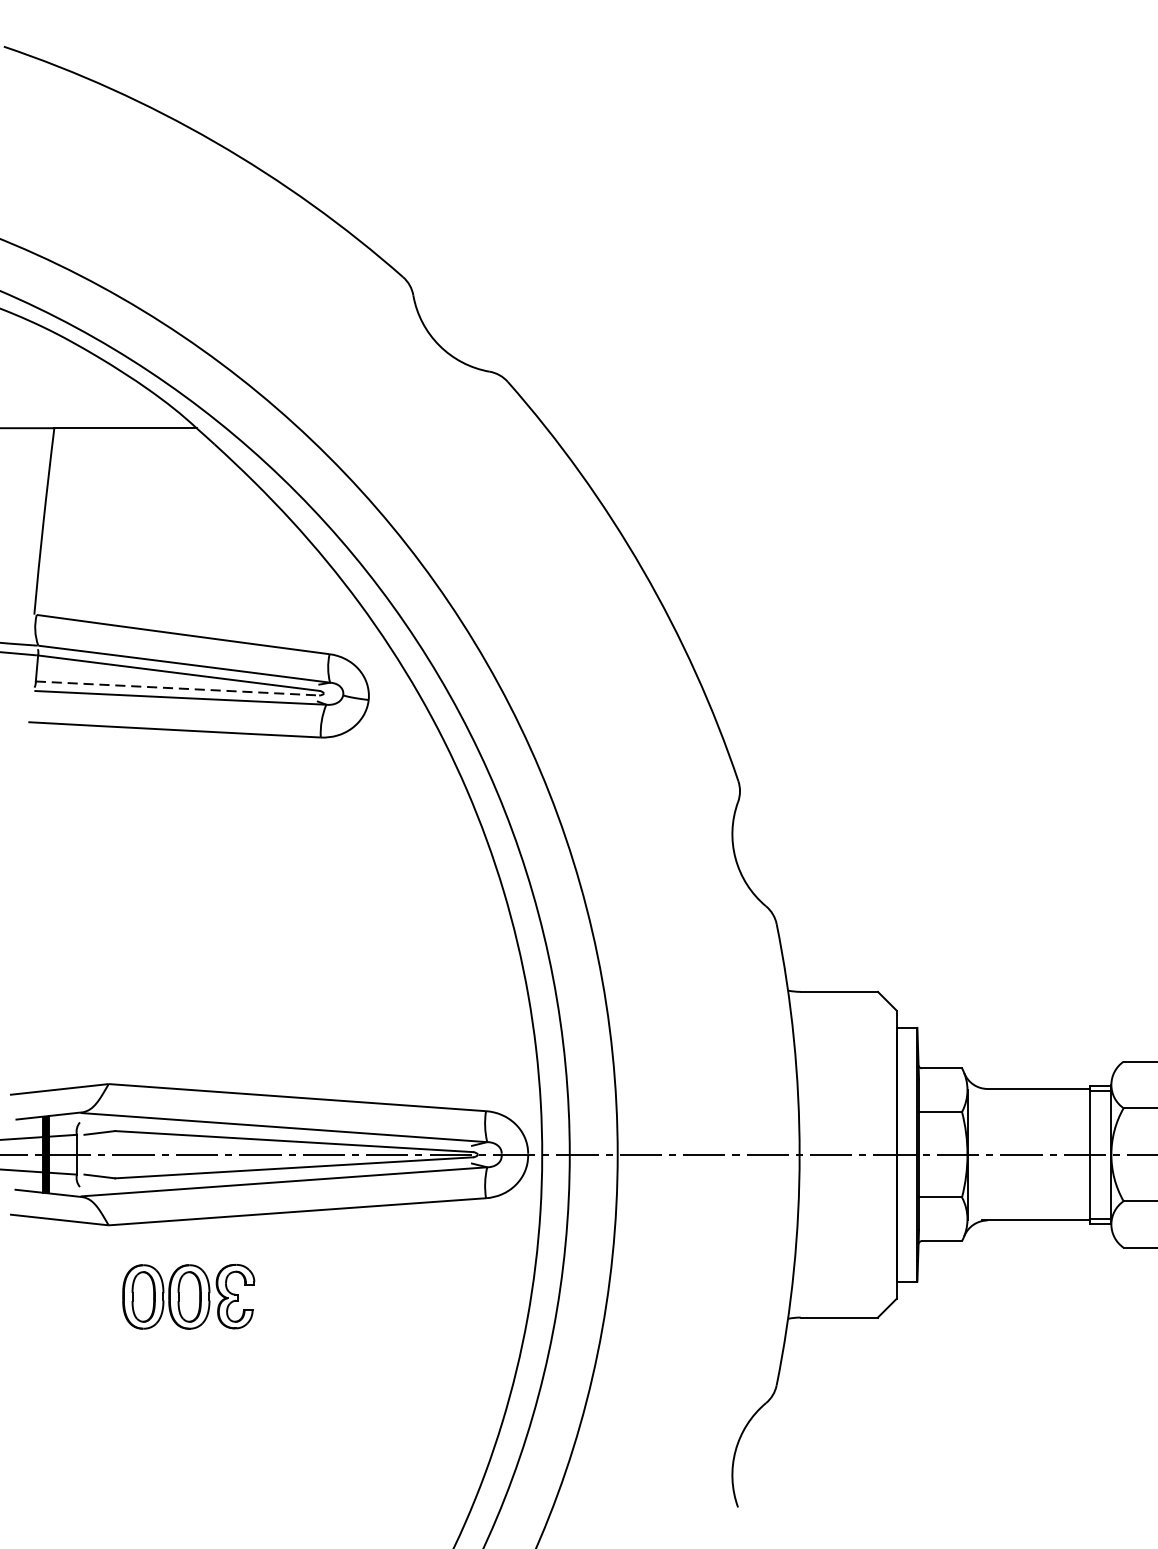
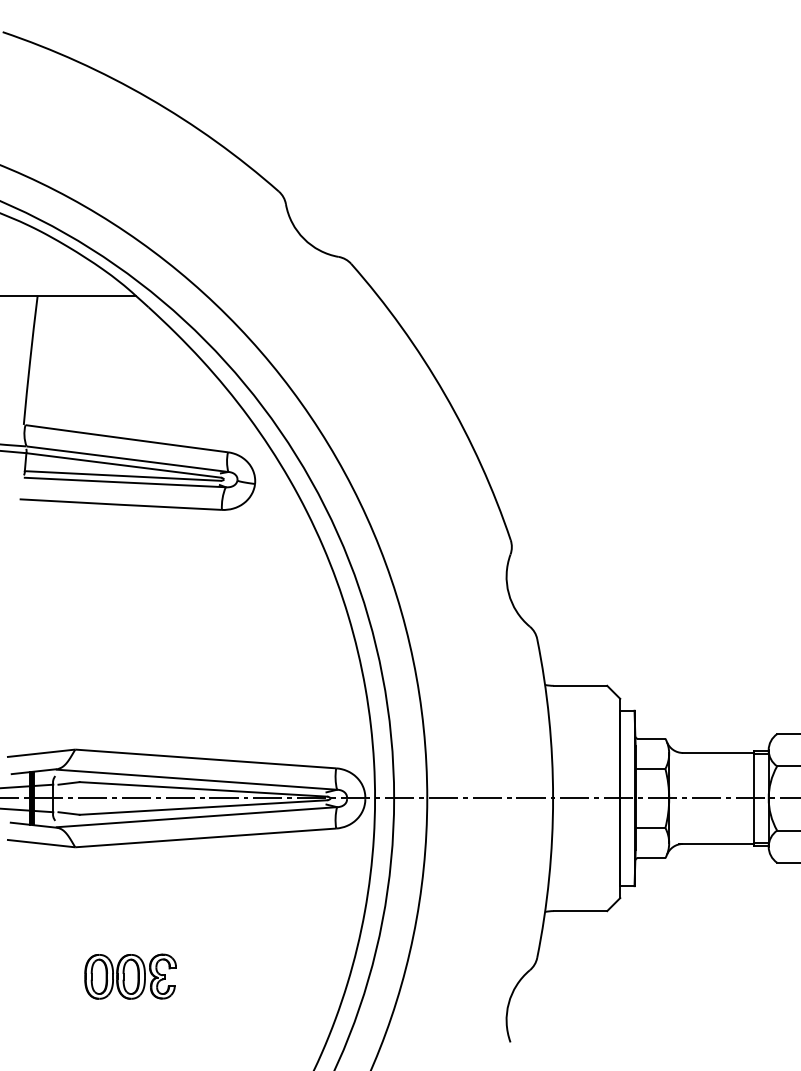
line: (178, 689) -> (123, 476), dashed -> solid
part: (188, 1296) -> (130, 976), moved

